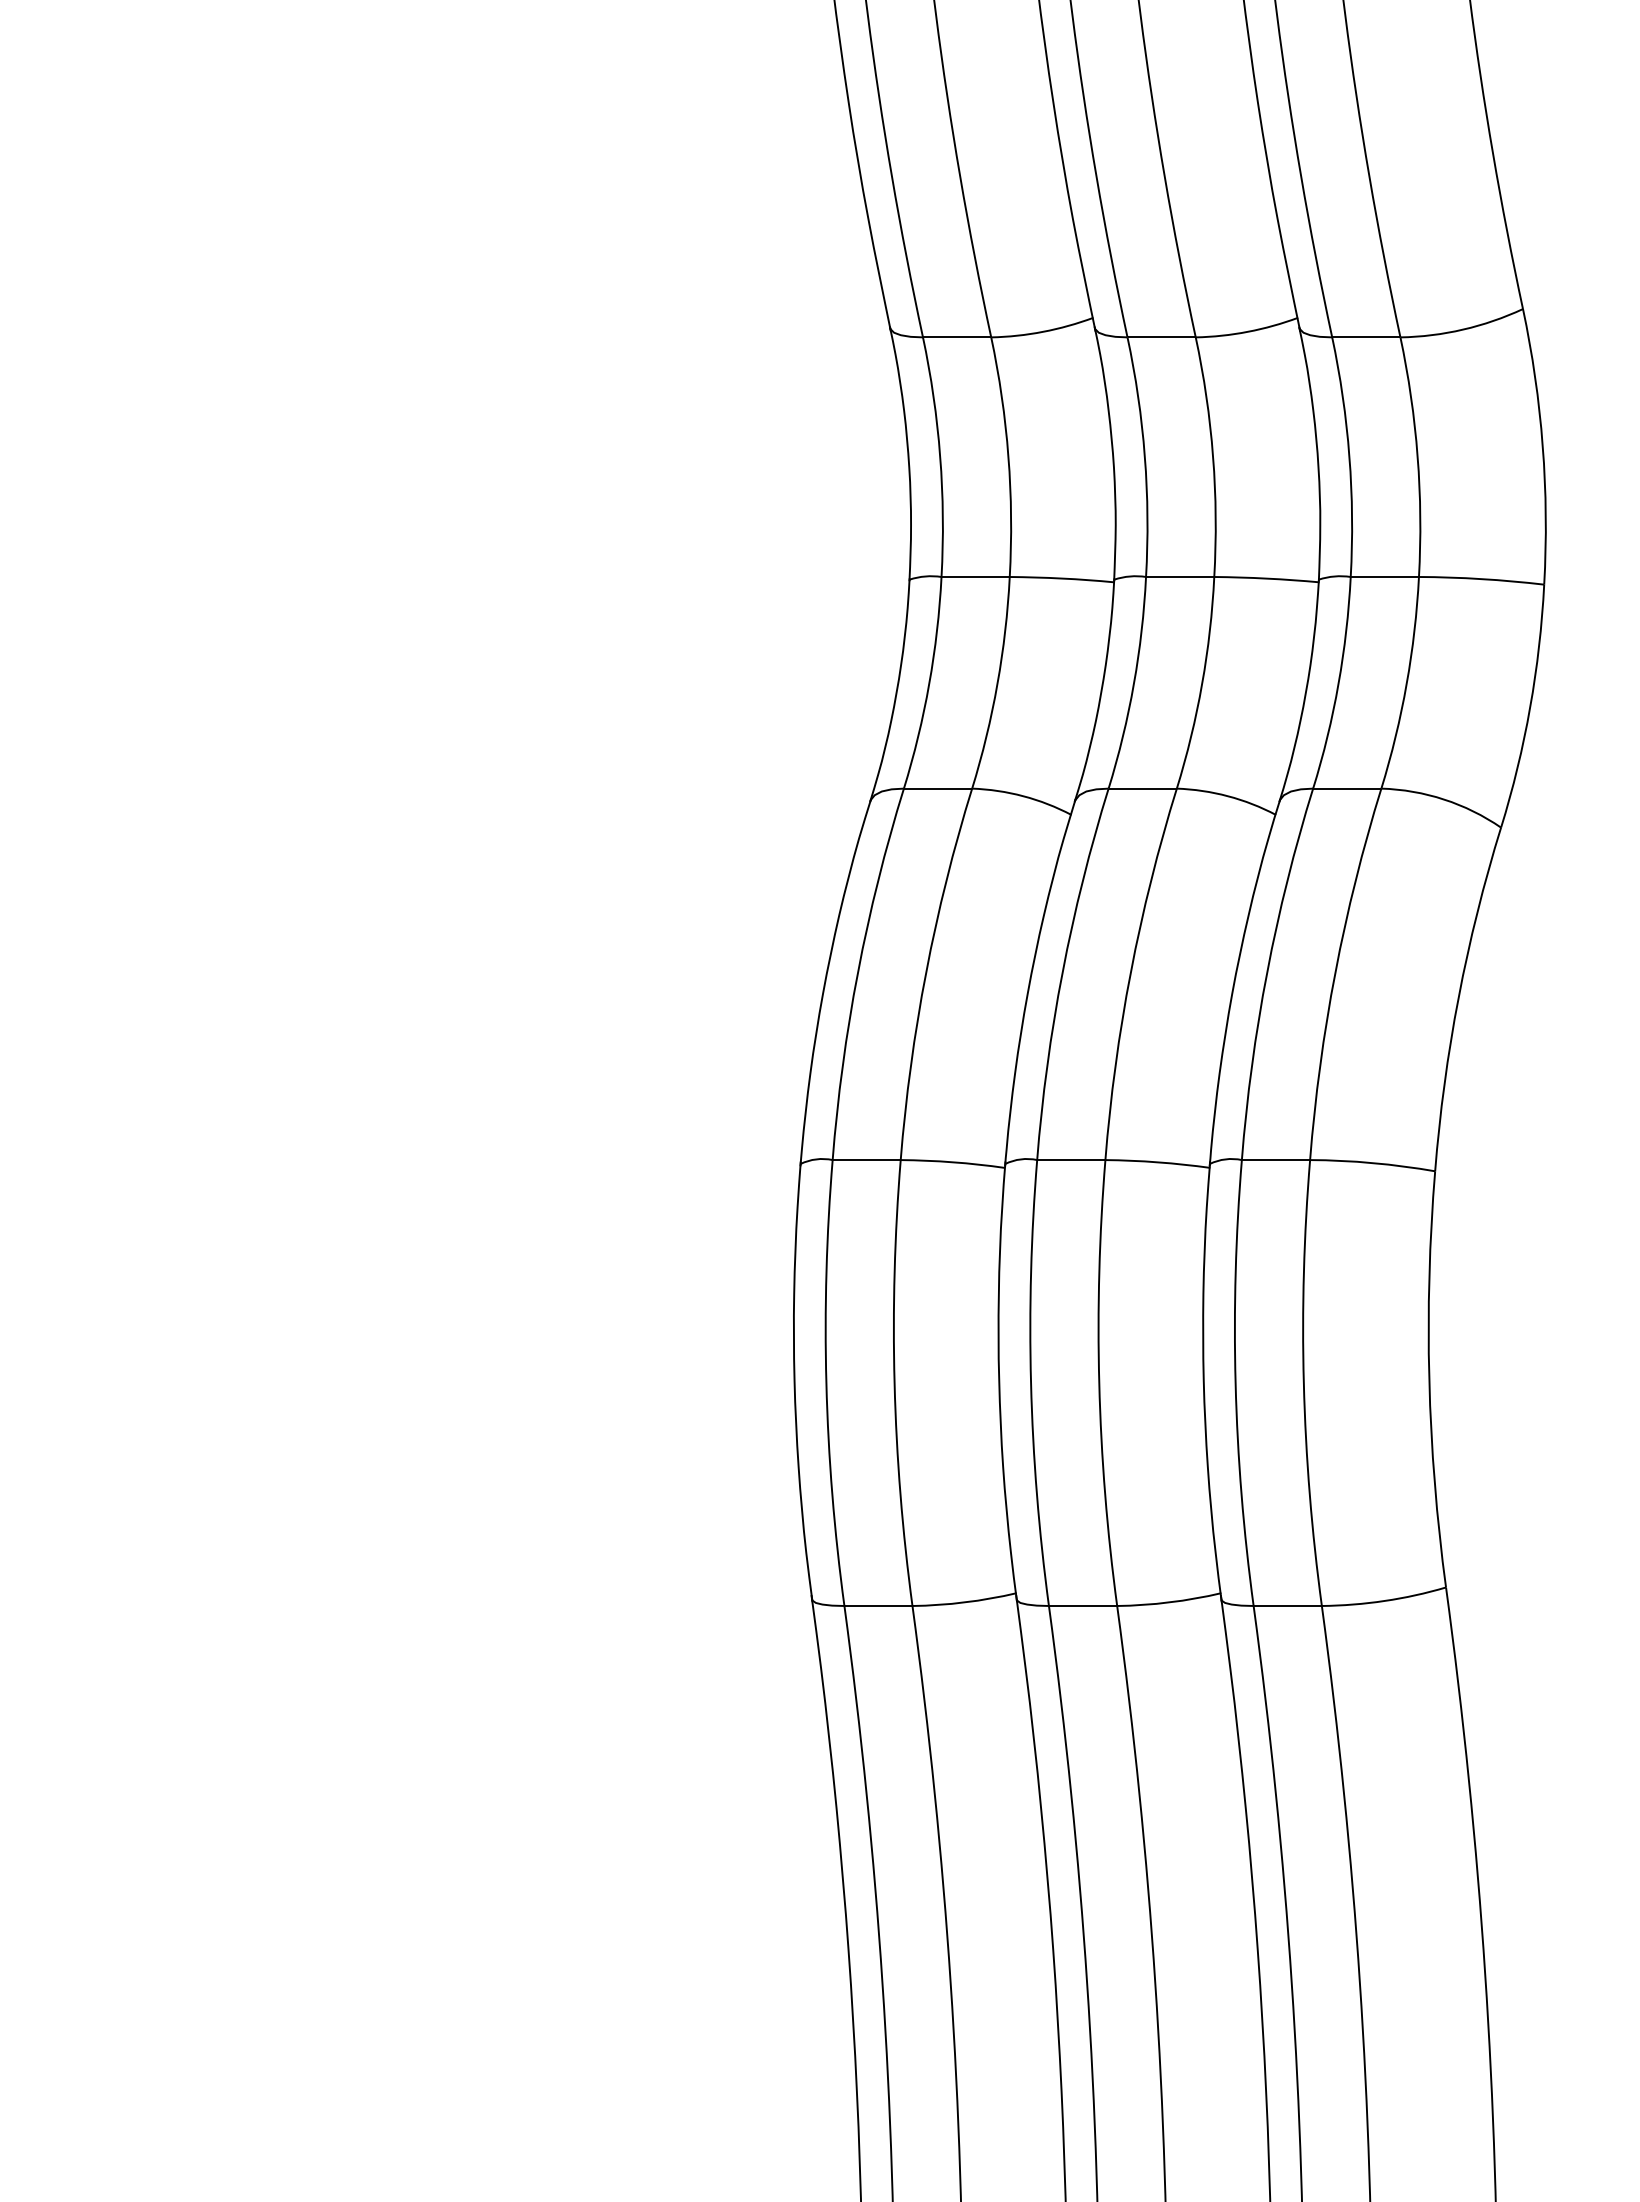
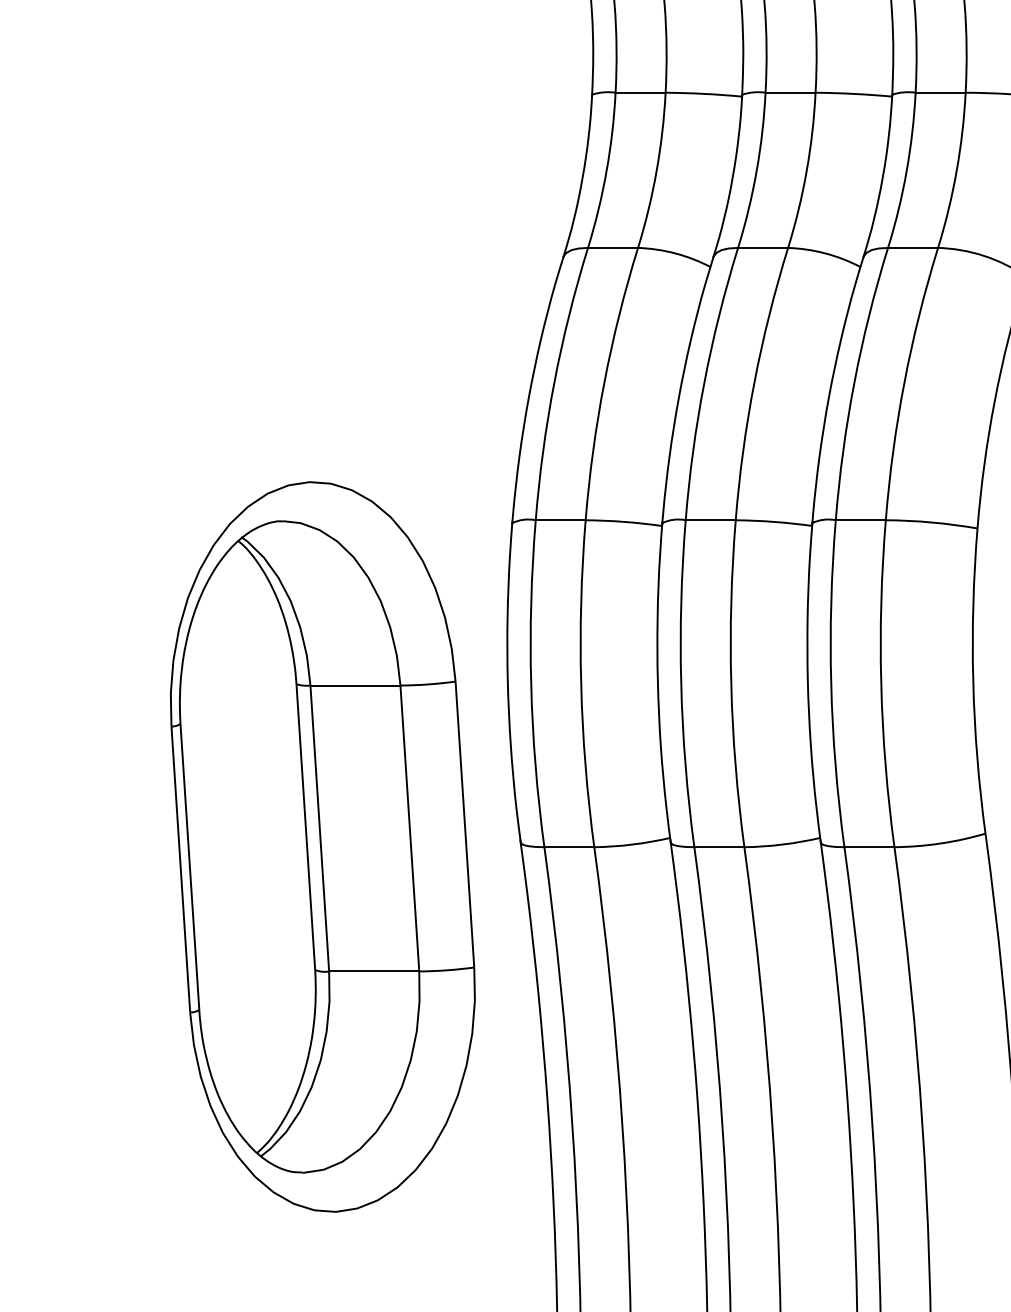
part: (542, 1605) -> (323, 846), added

